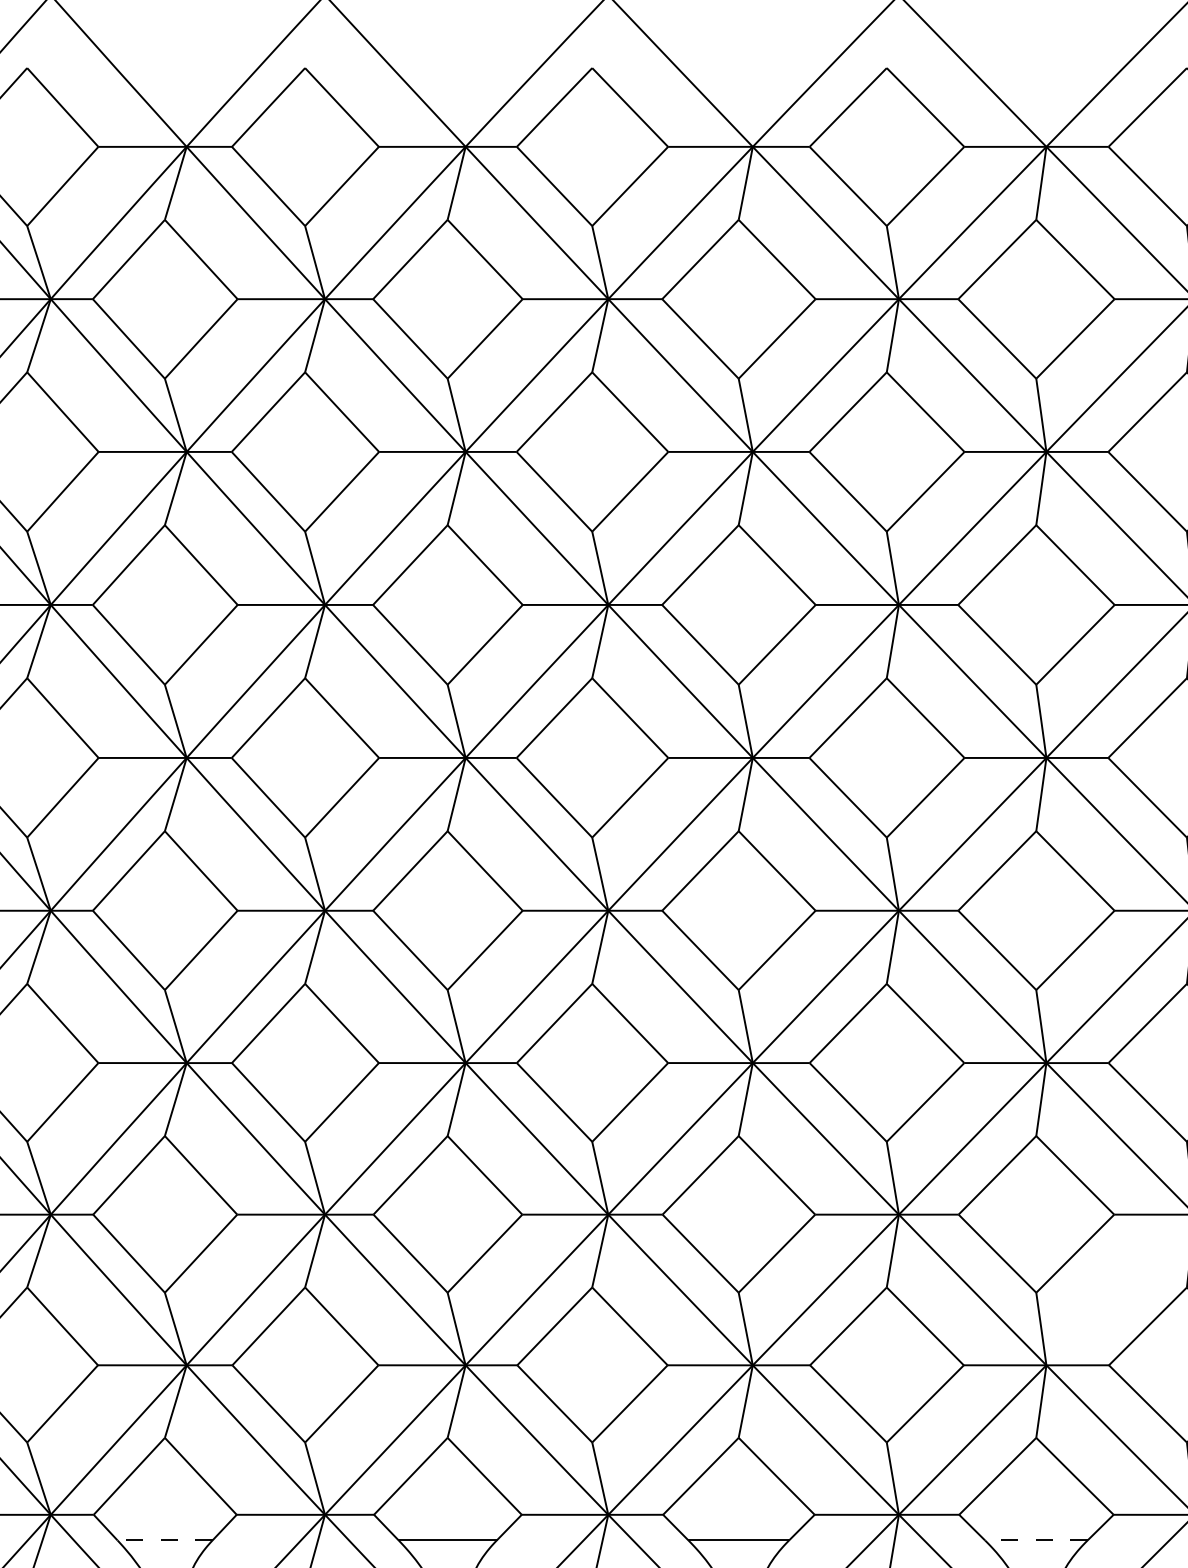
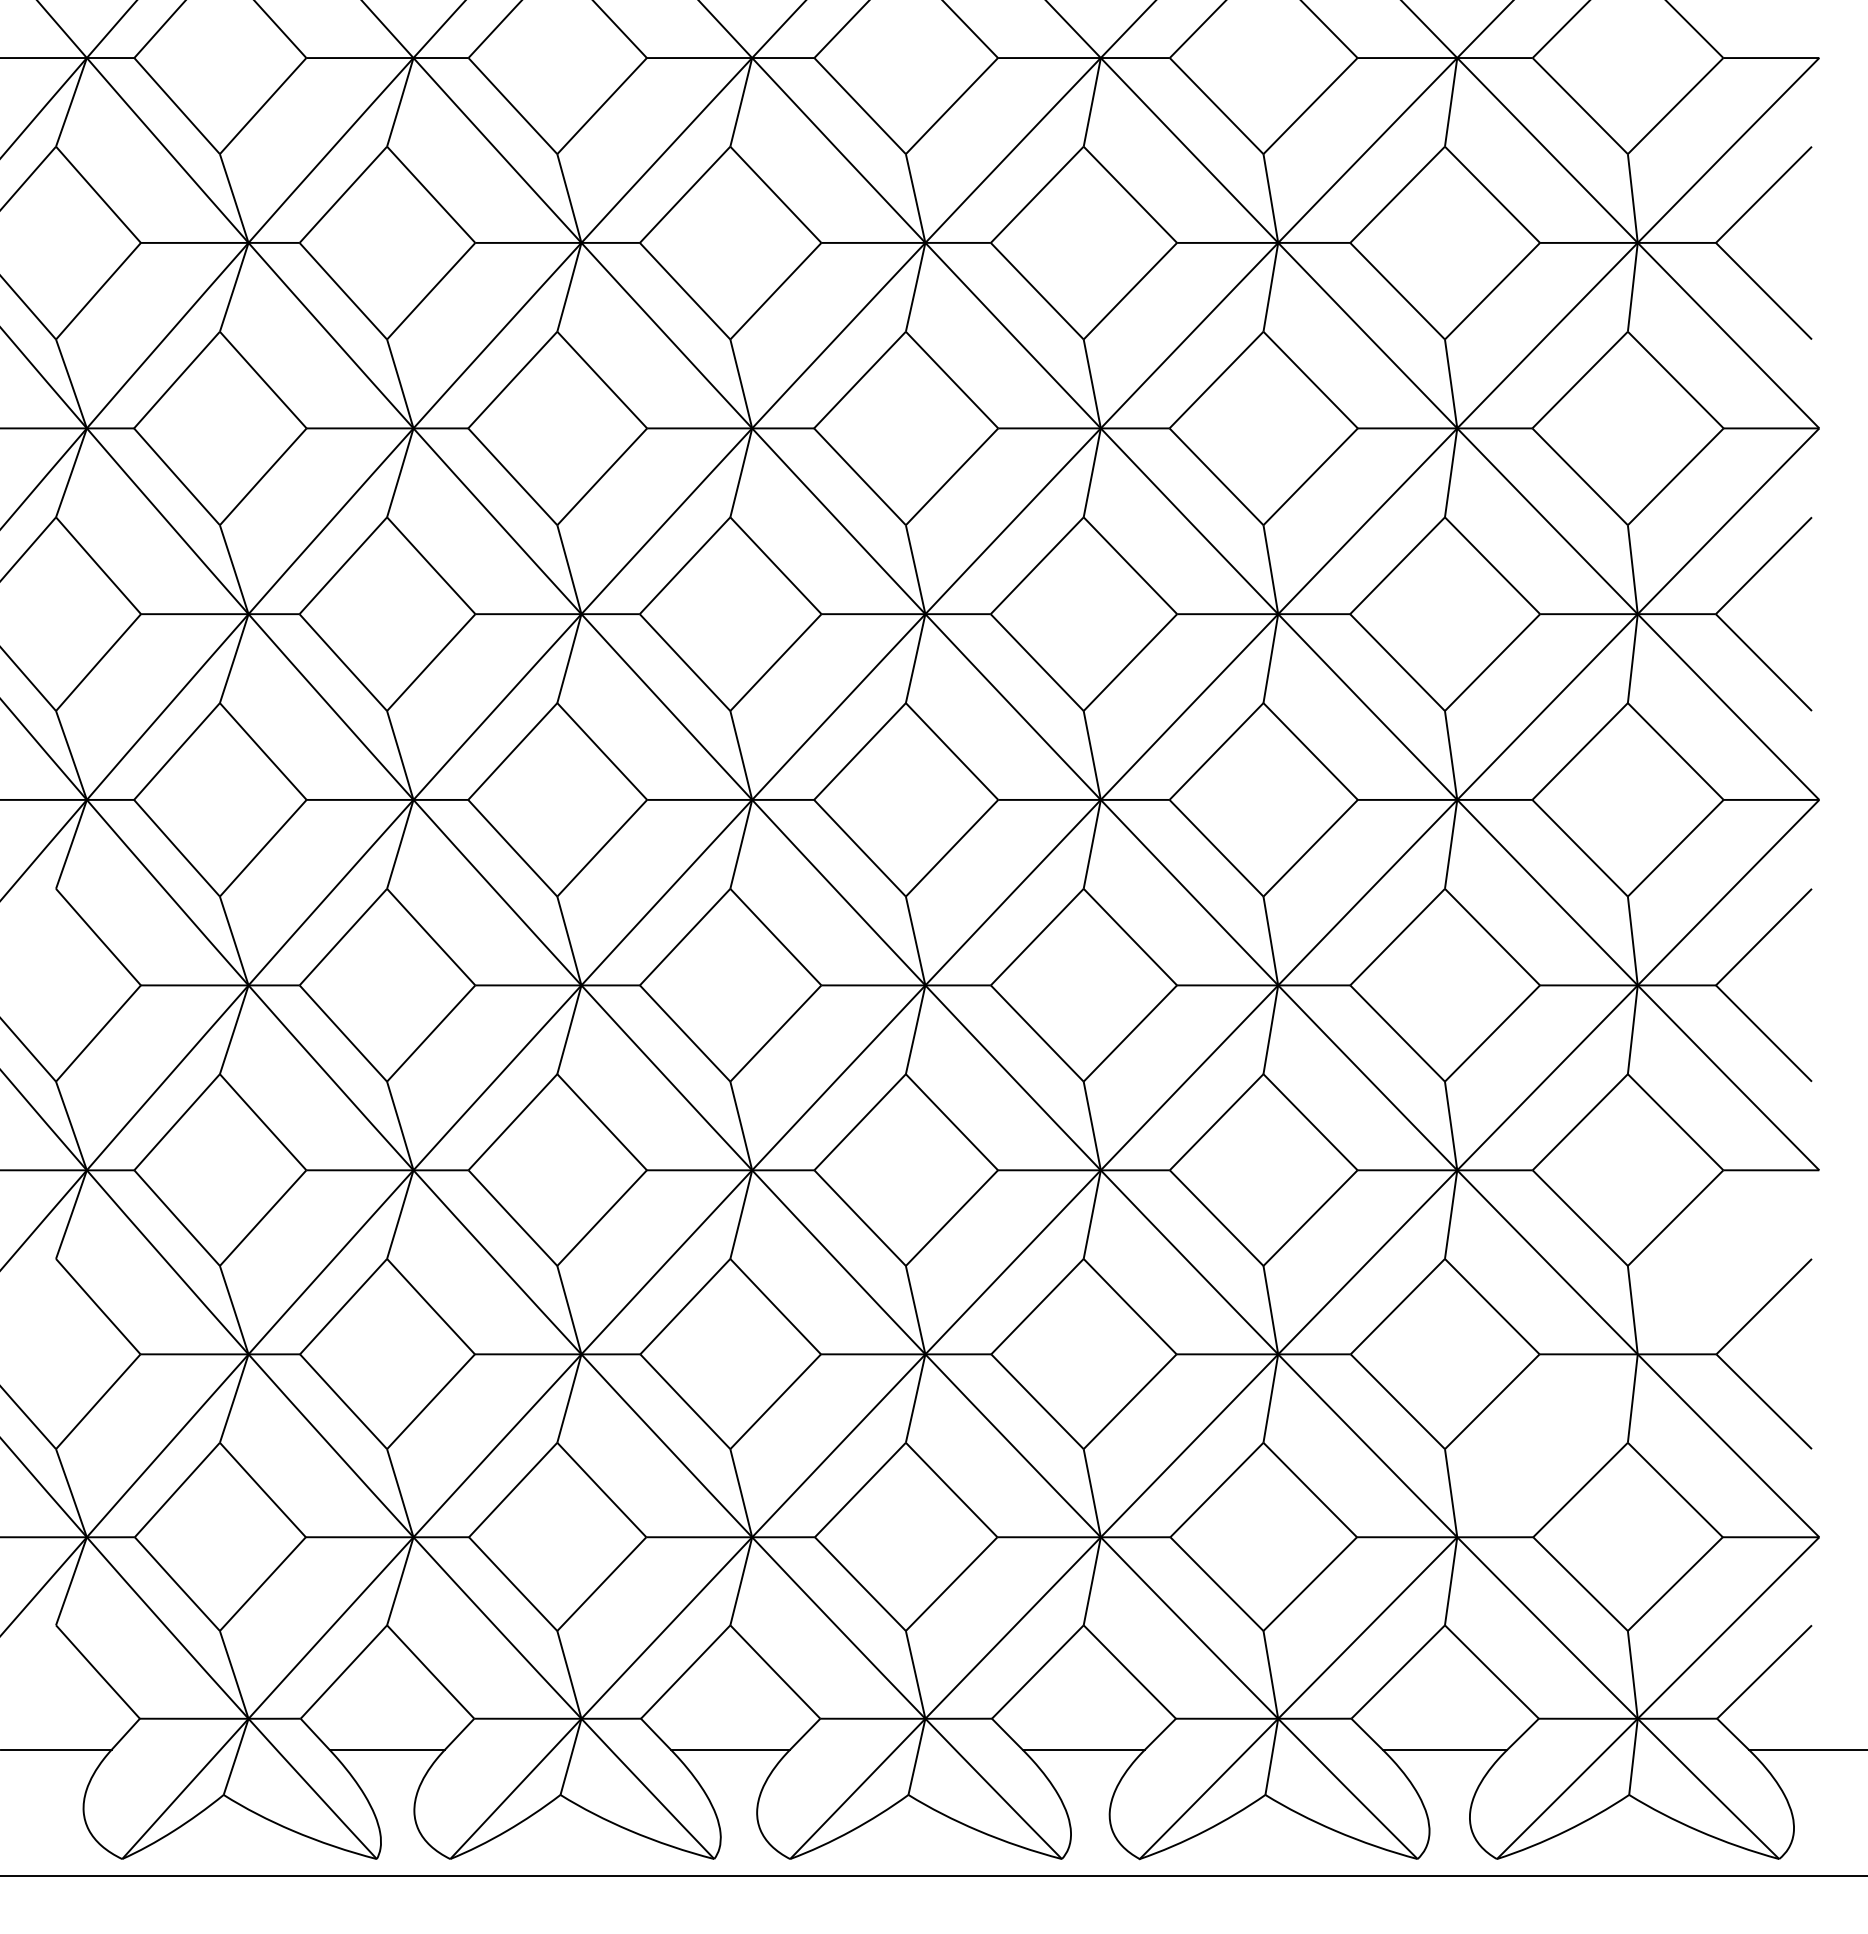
line: (165, 1540) -> (387, 1749), dashed -> solid
line: (1035, 1540) -> (1444, 1749), dashed -> solid

